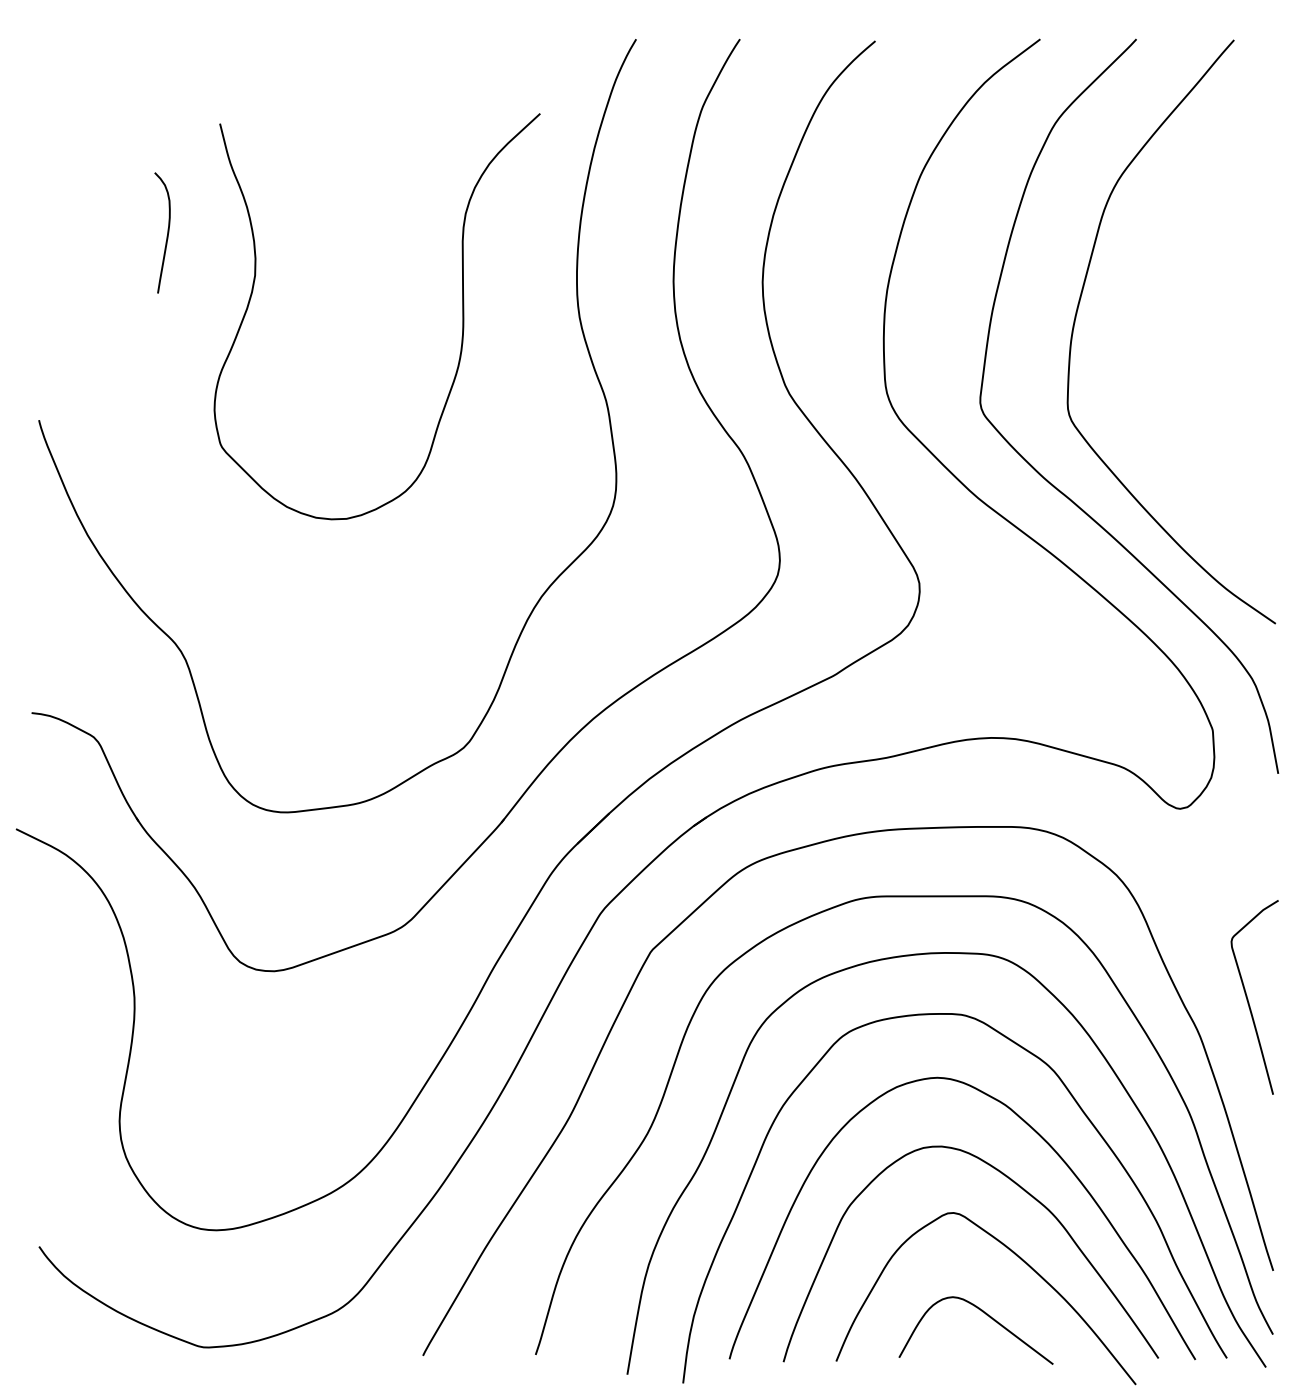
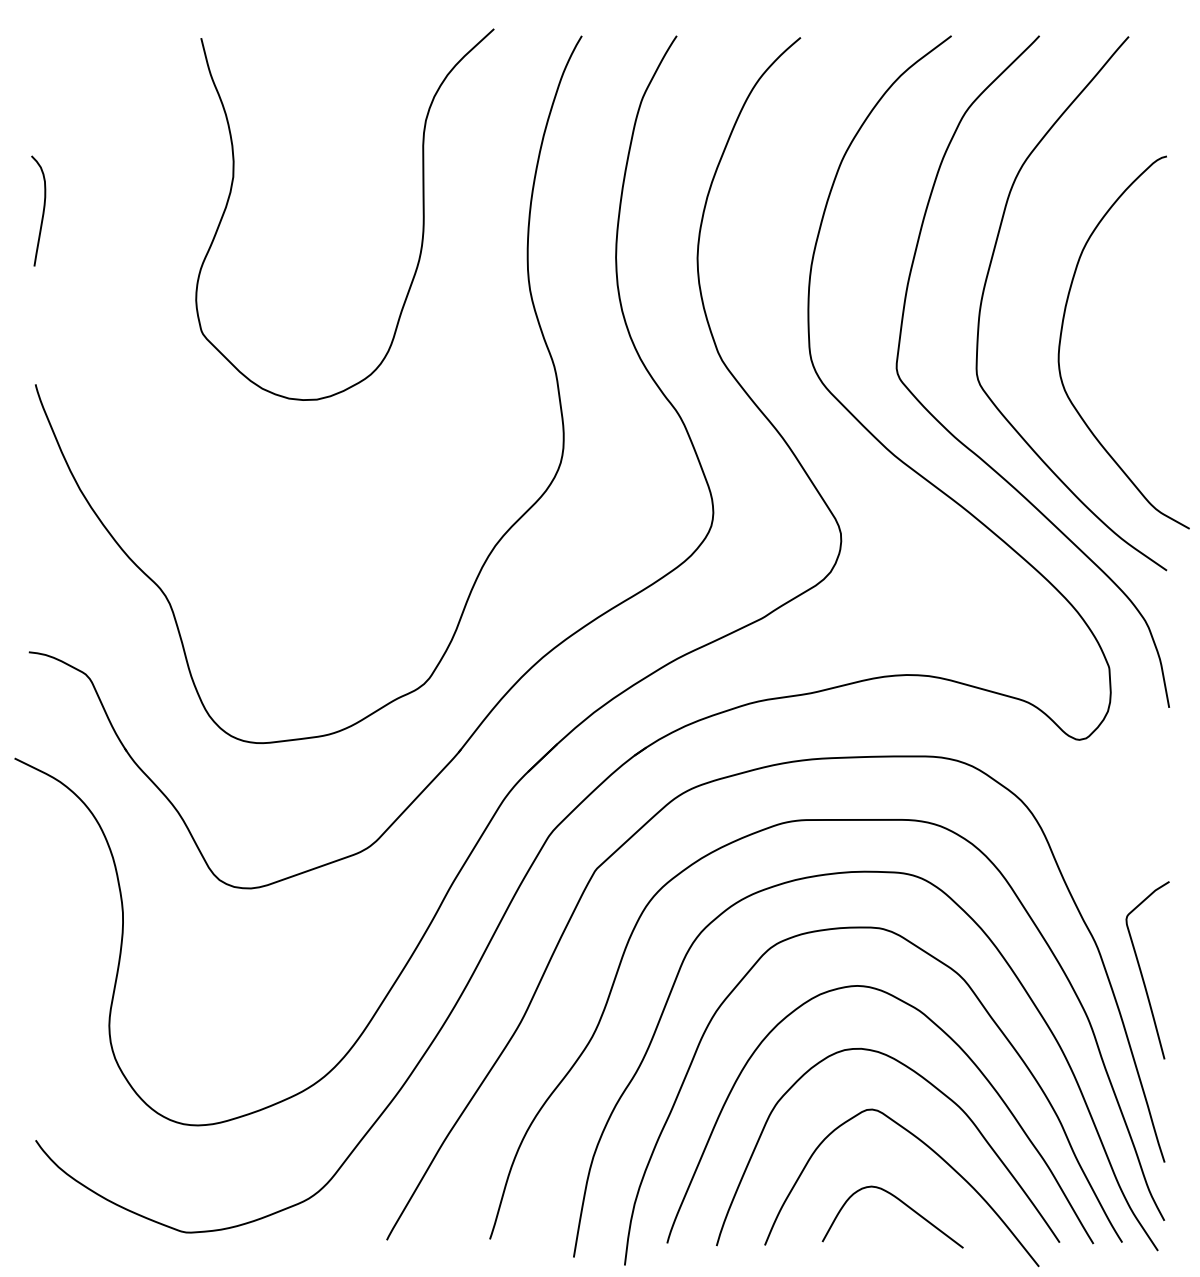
curve: (166, 233) -> (42, 211), moved
curve: (461, 316) -> (422, 214), moved
curve: (1161, 363) -> (1062, 332), added
curve: (1249, 1000) -> (1142, 973), moved

